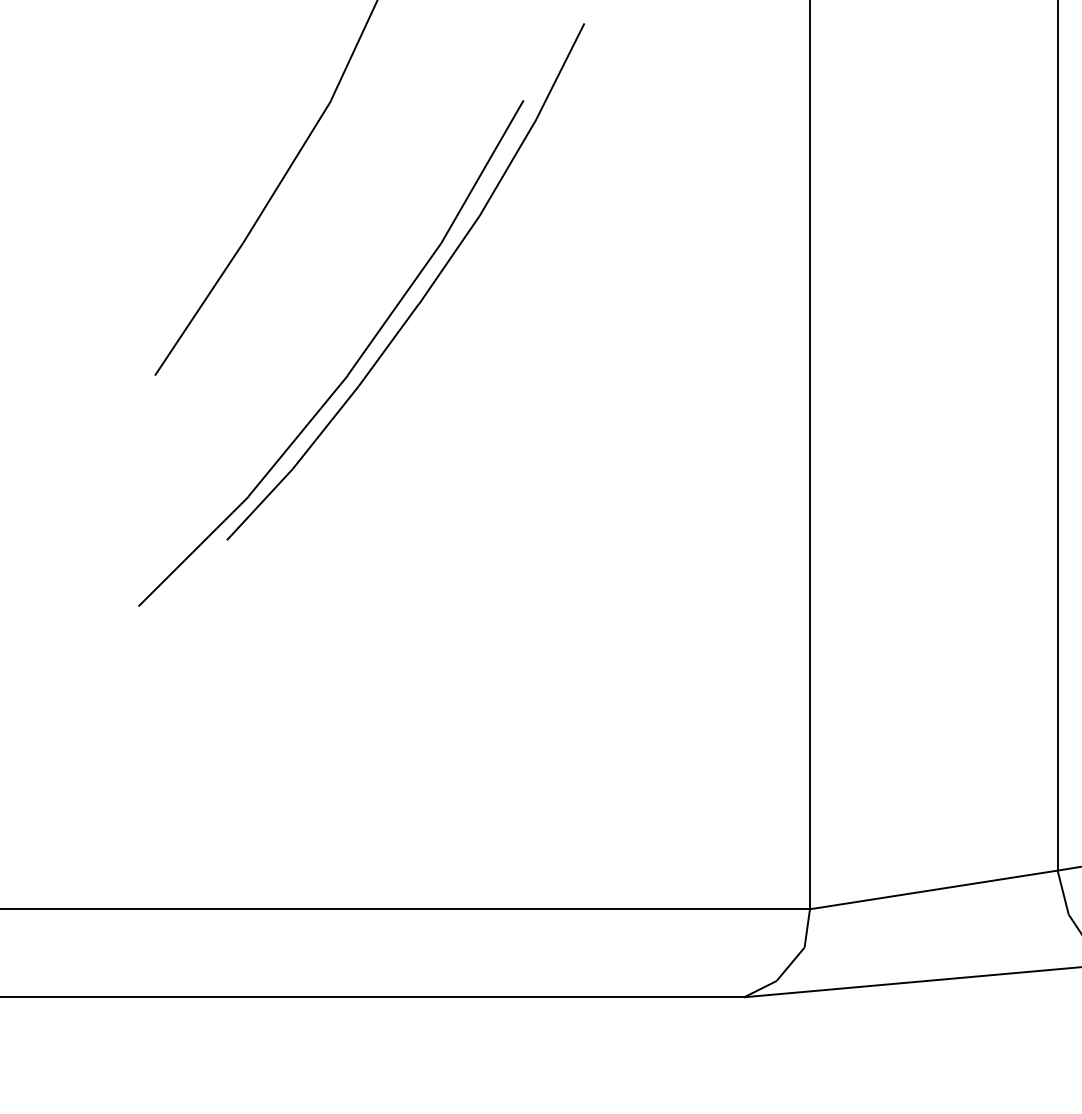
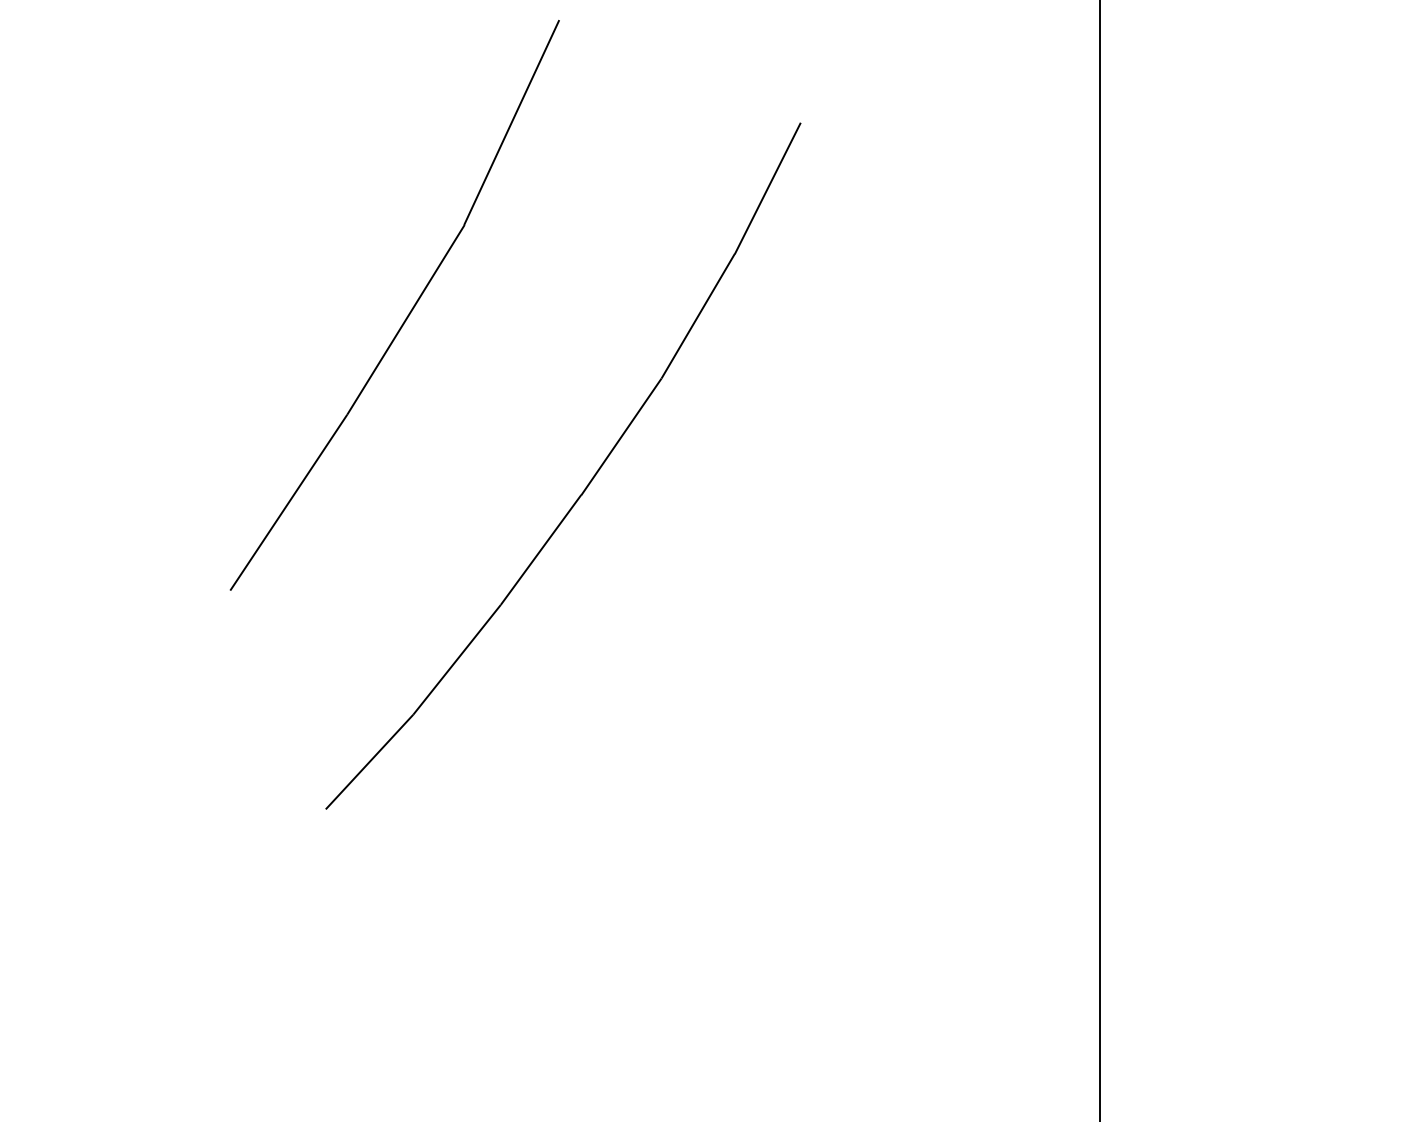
part: (352, 366) -> (492, 578), removed

